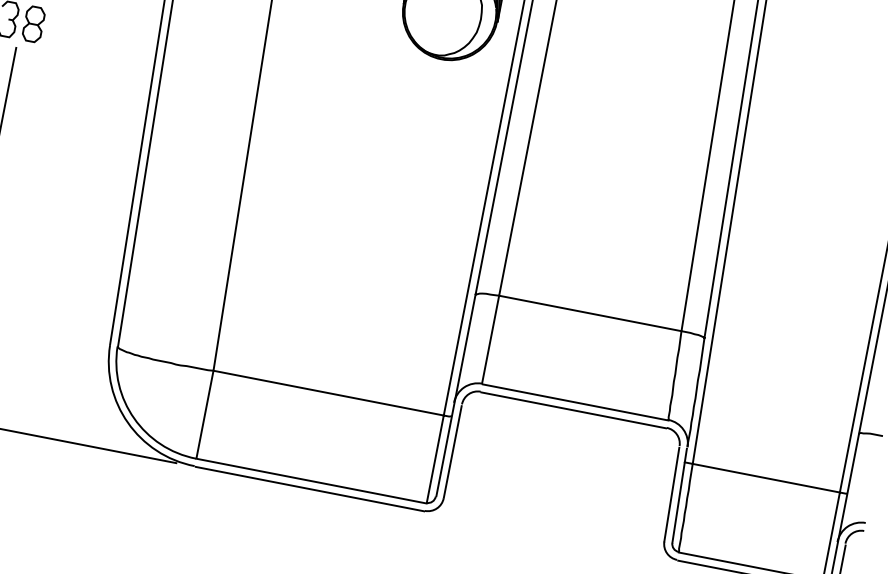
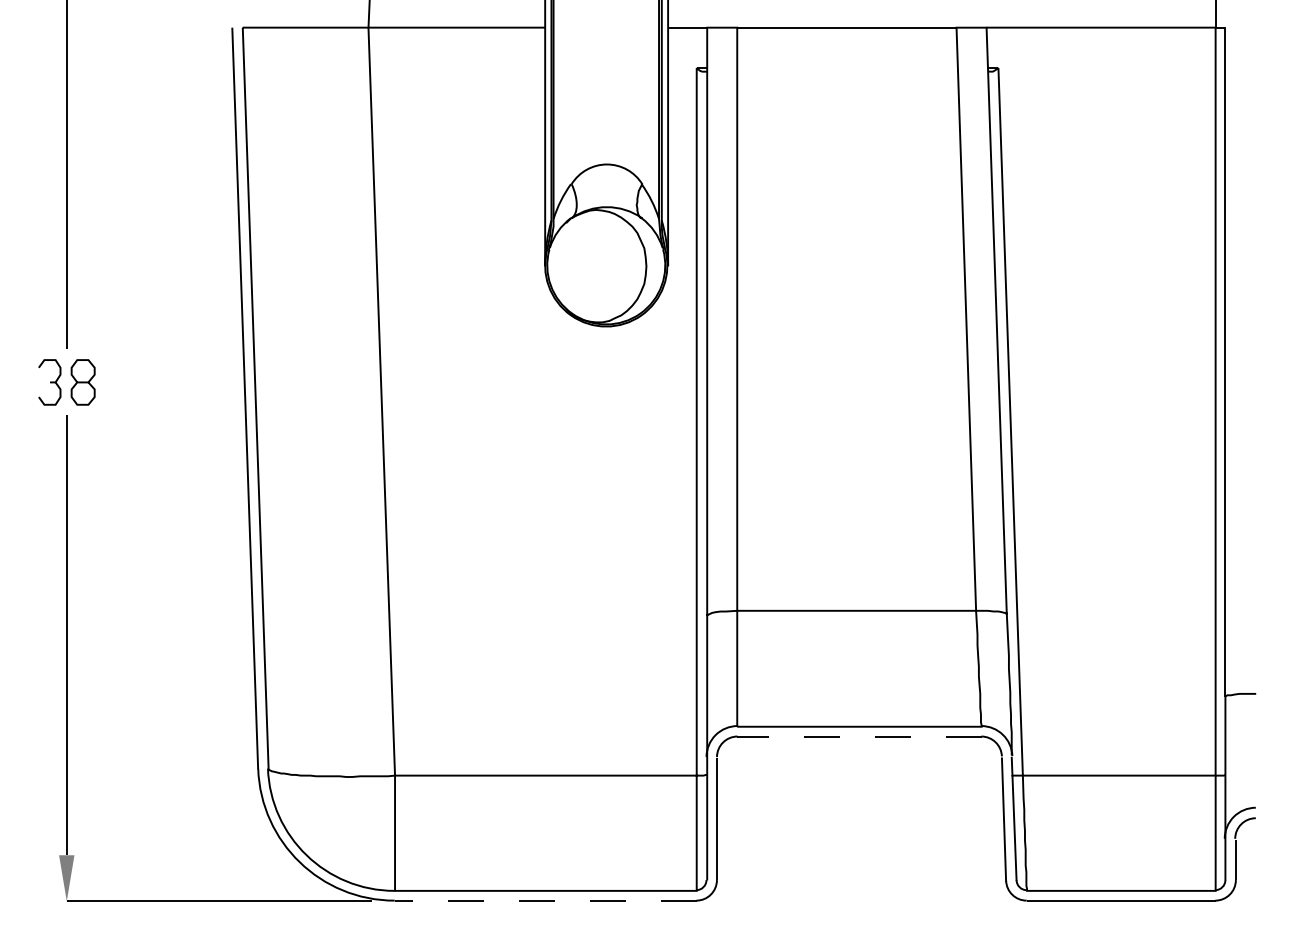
line: (572, 410) -> (858, 737), solid -> dashed
line: (309, 489) -> (545, 901), solid -> dashed

